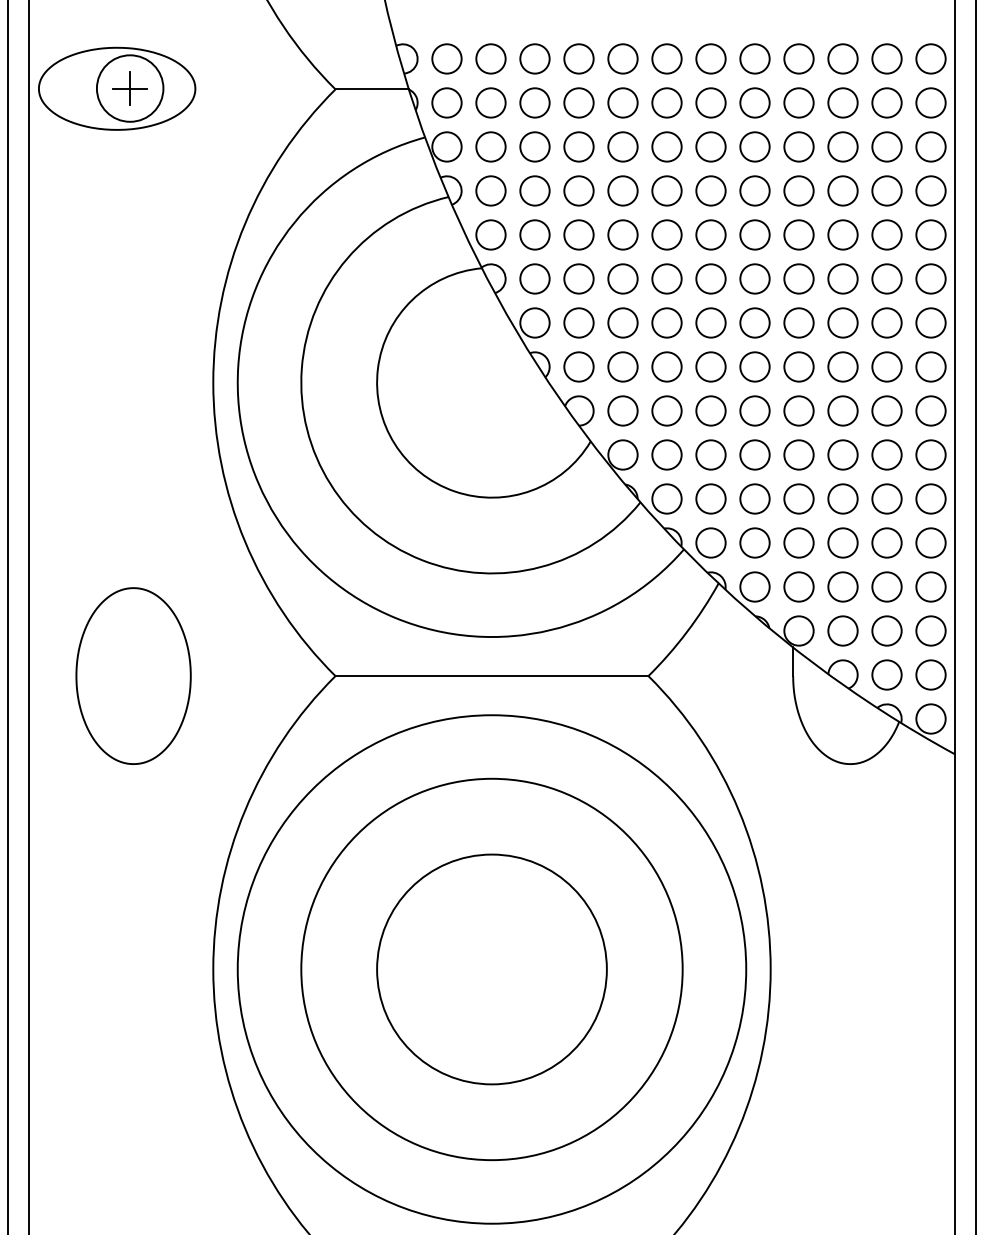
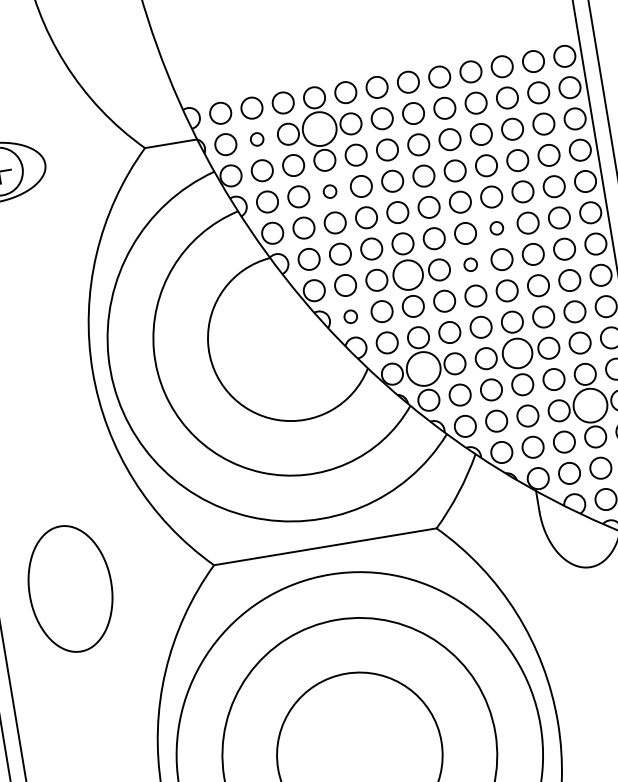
circle: (490, 102) -> (256, 139), size x0.6
circle: (578, 102) -> (319, 128), size x1.6
circle: (578, 190) -> (329, 191), size x0.6
circle: (798, 278) -> (496, 228), size x0.6
circle: (666, 322) -> (407, 274), size x1.4
circle: (754, 322) -> (470, 264), size x0.6
circle: (578, 366) -> (350, 316), size x0.6
circle: (666, 454) -> (423, 368), size x1.6
circle: (798, 454) -> (517, 353), size x1.4
circle: (886, 542) -> (590, 405), size x1.6

